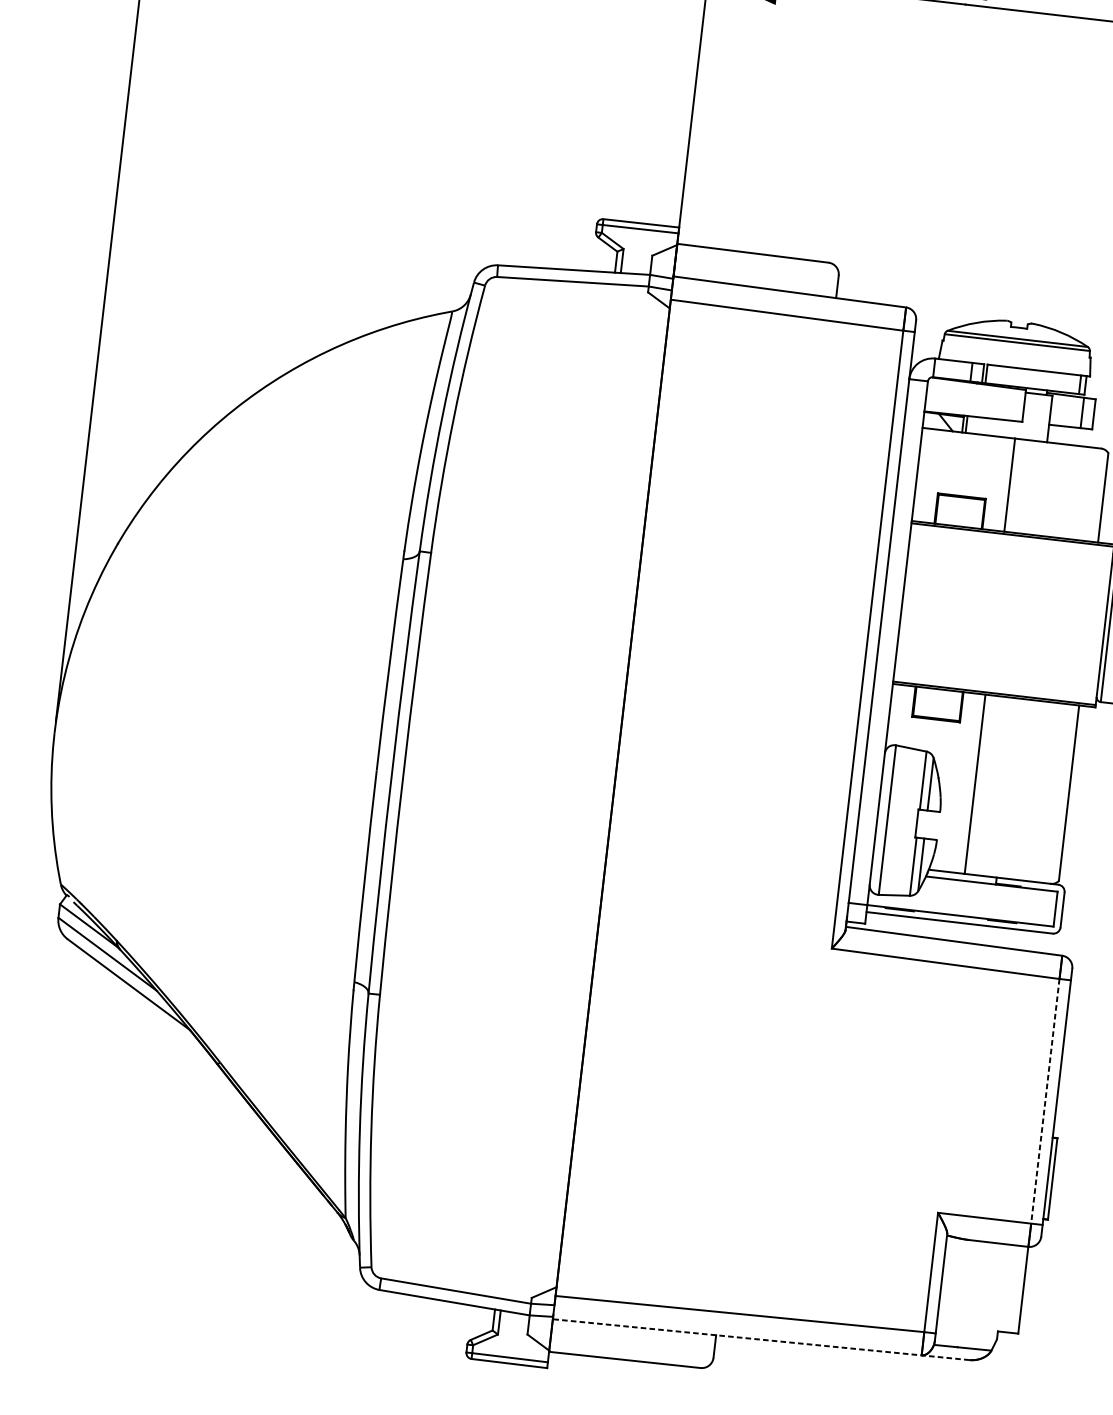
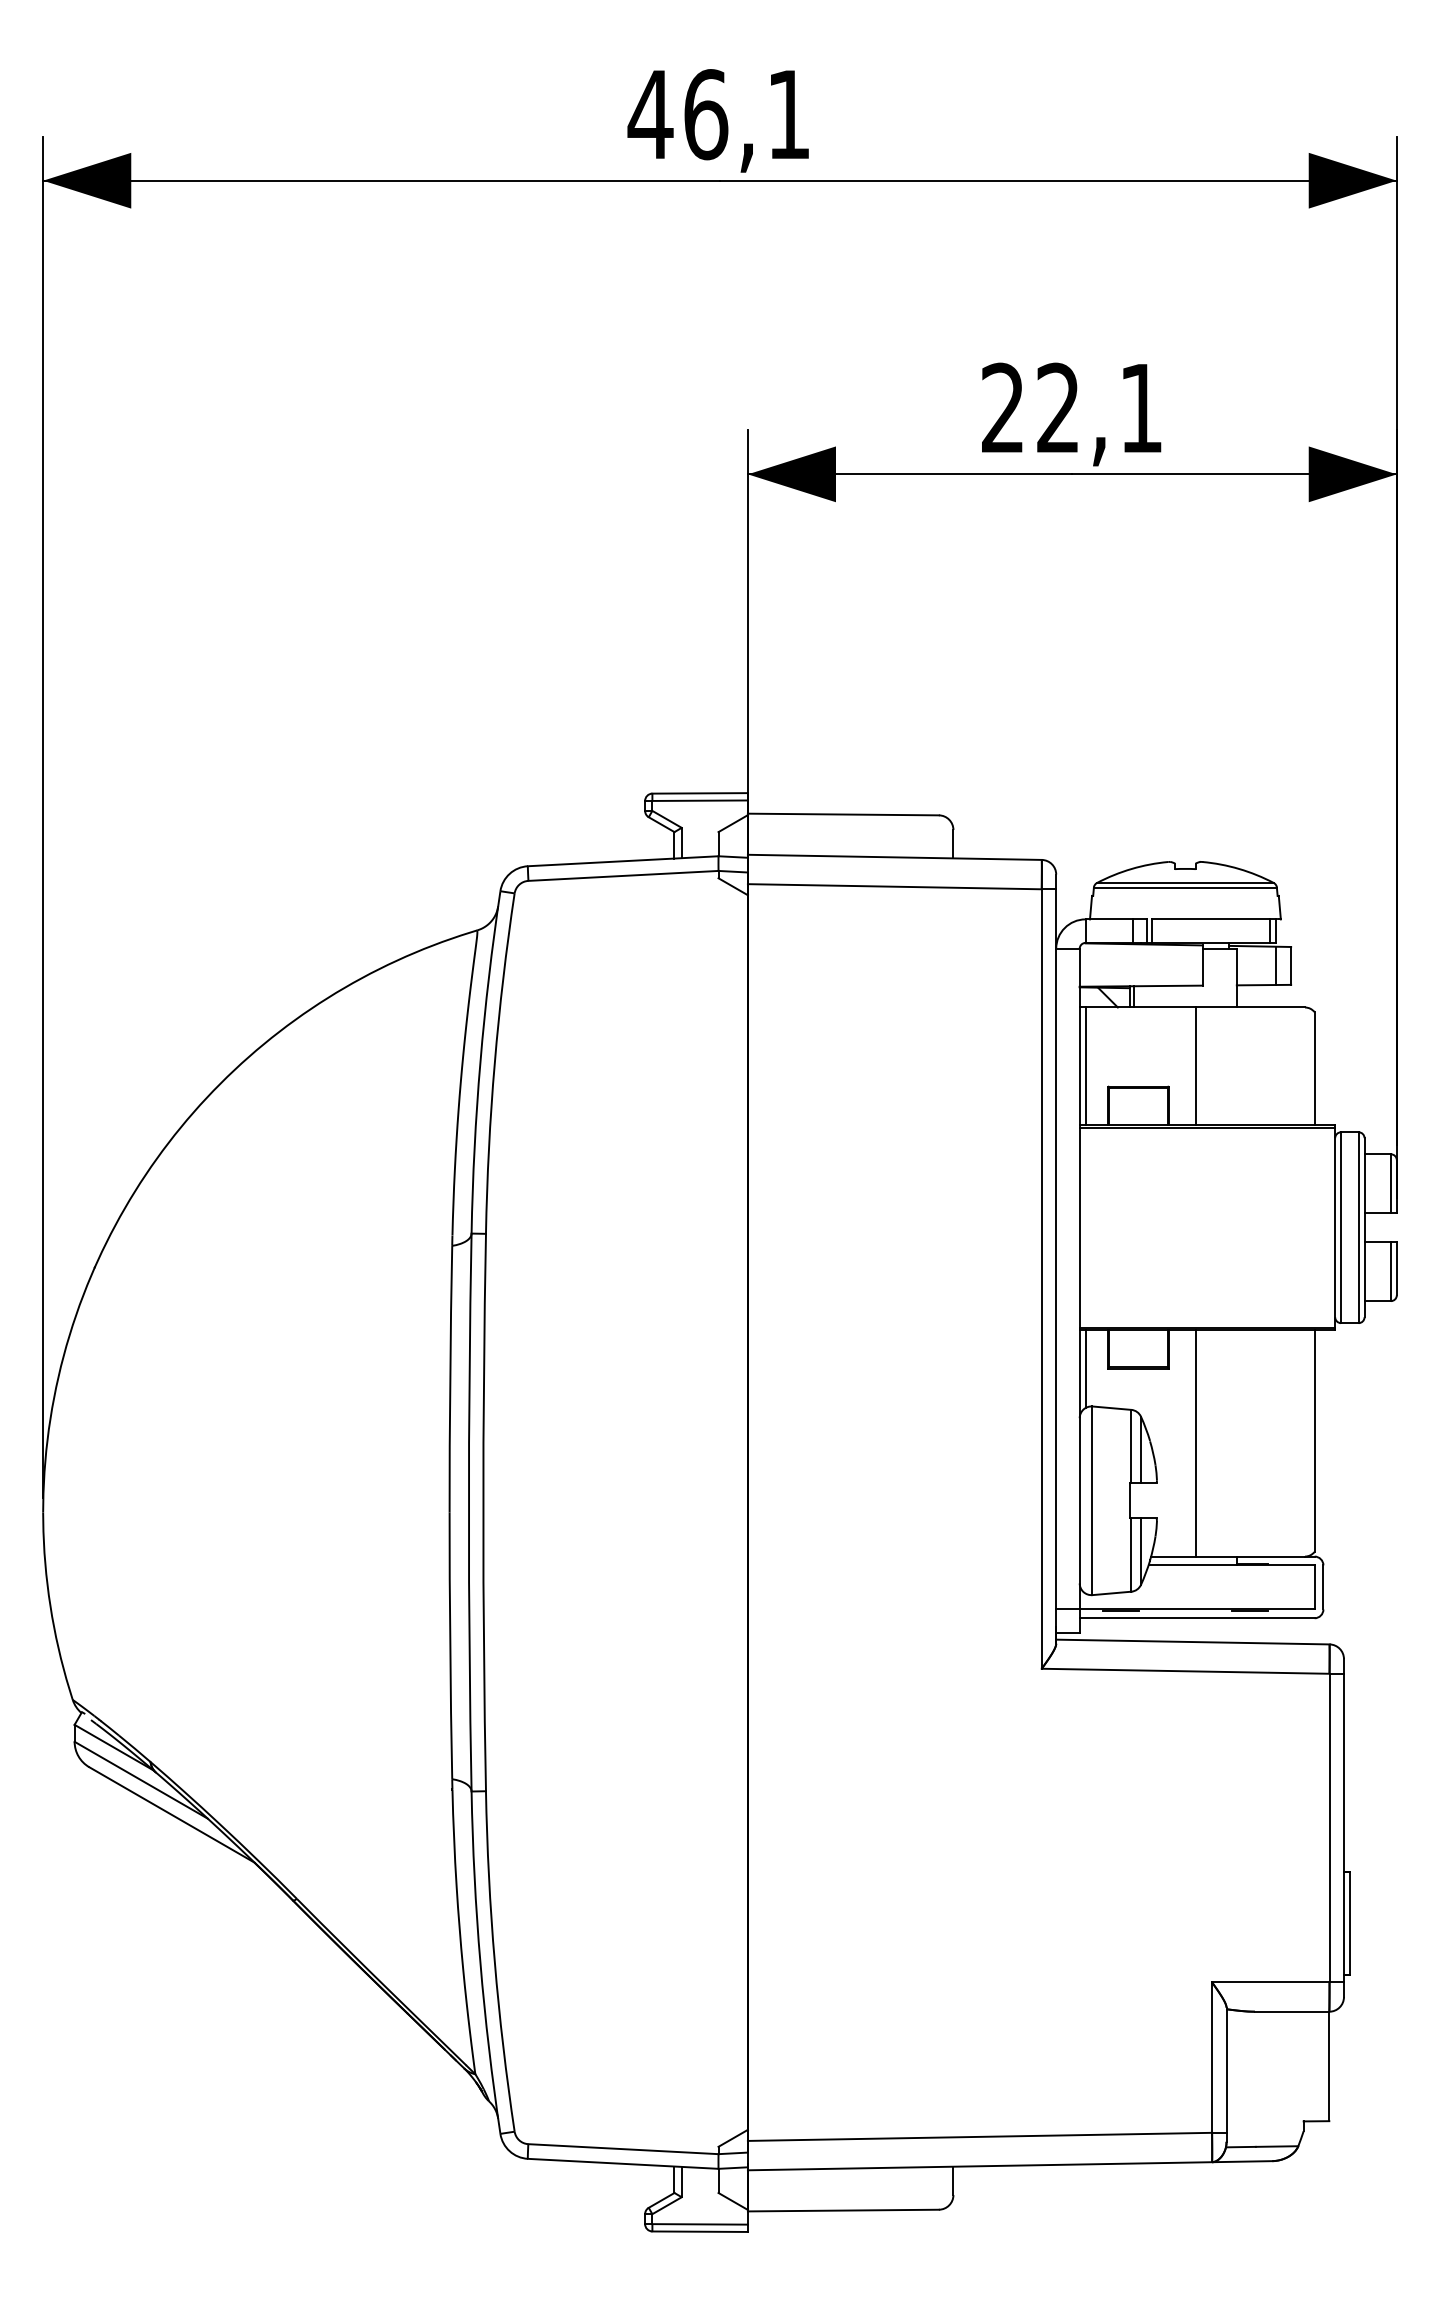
line: (922, 474) -> (1086, 1065), added
line: (894, 714) -> (1086, 1368), added
line: (1045, 1101) -> (1329, 1828), dashed -> solid
line: (760, 1339) -> (1009, 2165), dashed -> solid

